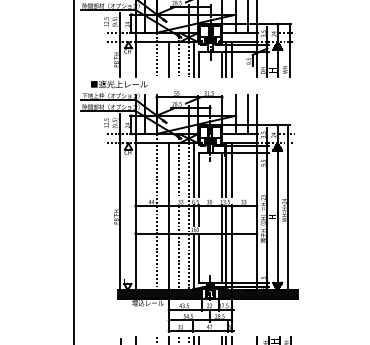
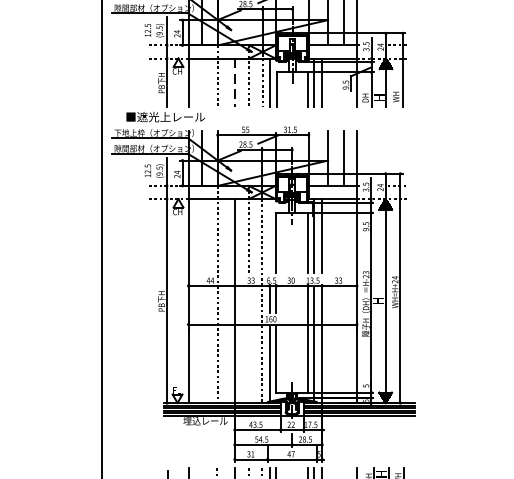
line: (169, 60) -> (235, 83), solid -> dashed
line: (194, 169) -> (270, 235), removed
line: (179, 248) -> (249, 345), removed

